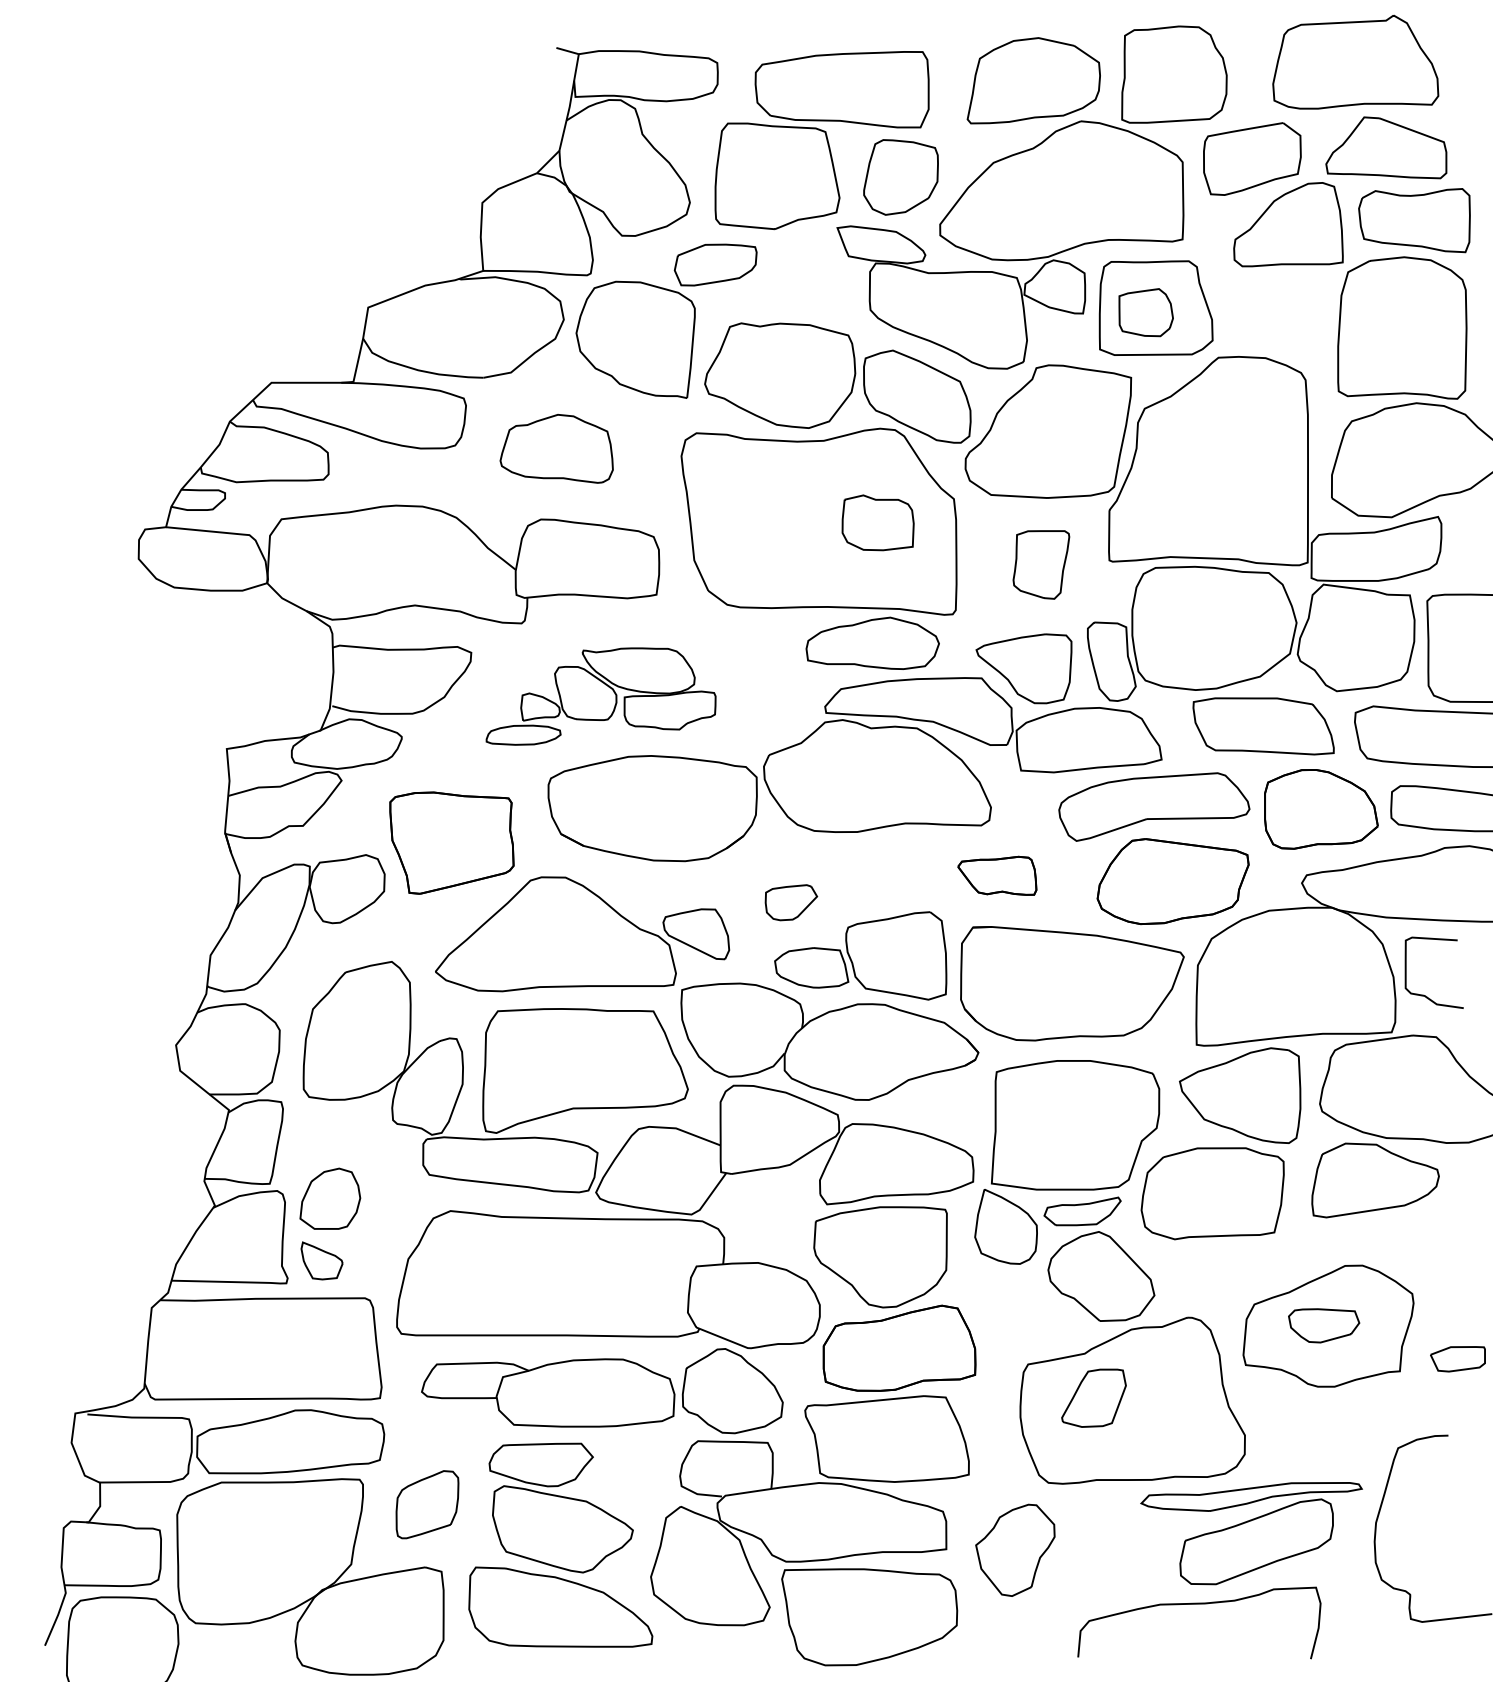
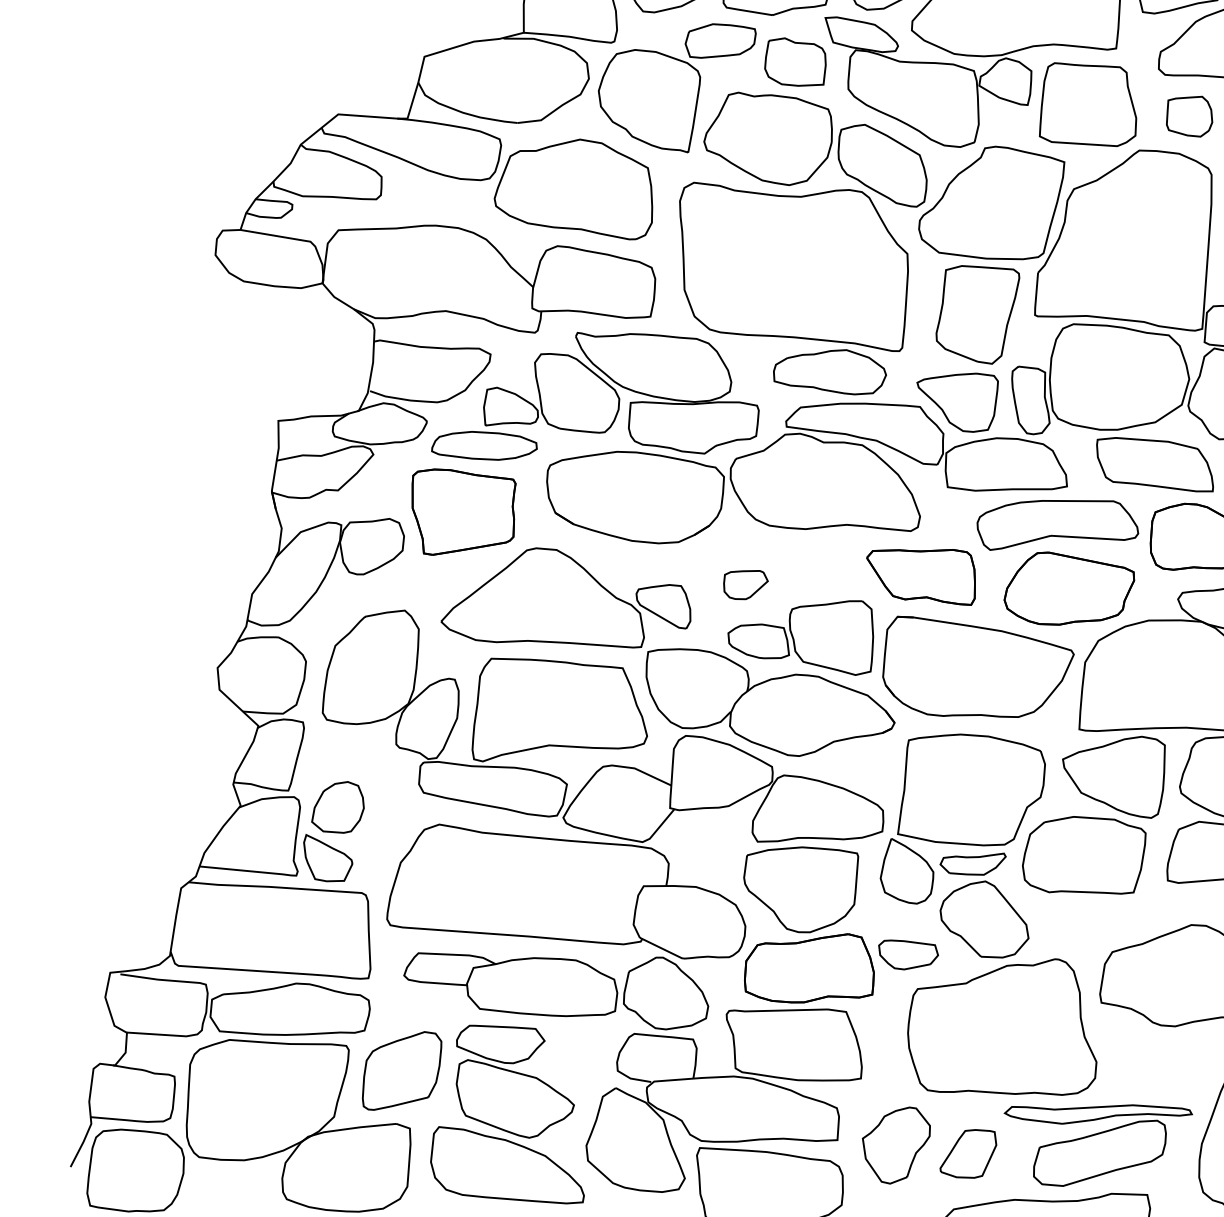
part: (1145, 312) -> (1189, 115), moved
part: (556, 448) -> (574, 187), size x1.67
part: (877, 522) -> (795, 62), moved
part: (1041, 564) -> (977, 314), size x1.67
part: (600, 696) -> (597, 399), size x1.67
part: (997, 875) -> (921, 574), size x1.67
part: (321, 1260) -> (327, 858), size x1.43
part: (1324, 1325) -> (908, 955), moved
part: (1093, 1397) -> (968, 1153), moved
part: (427, 1504) -> (402, 1070), size x1.43

